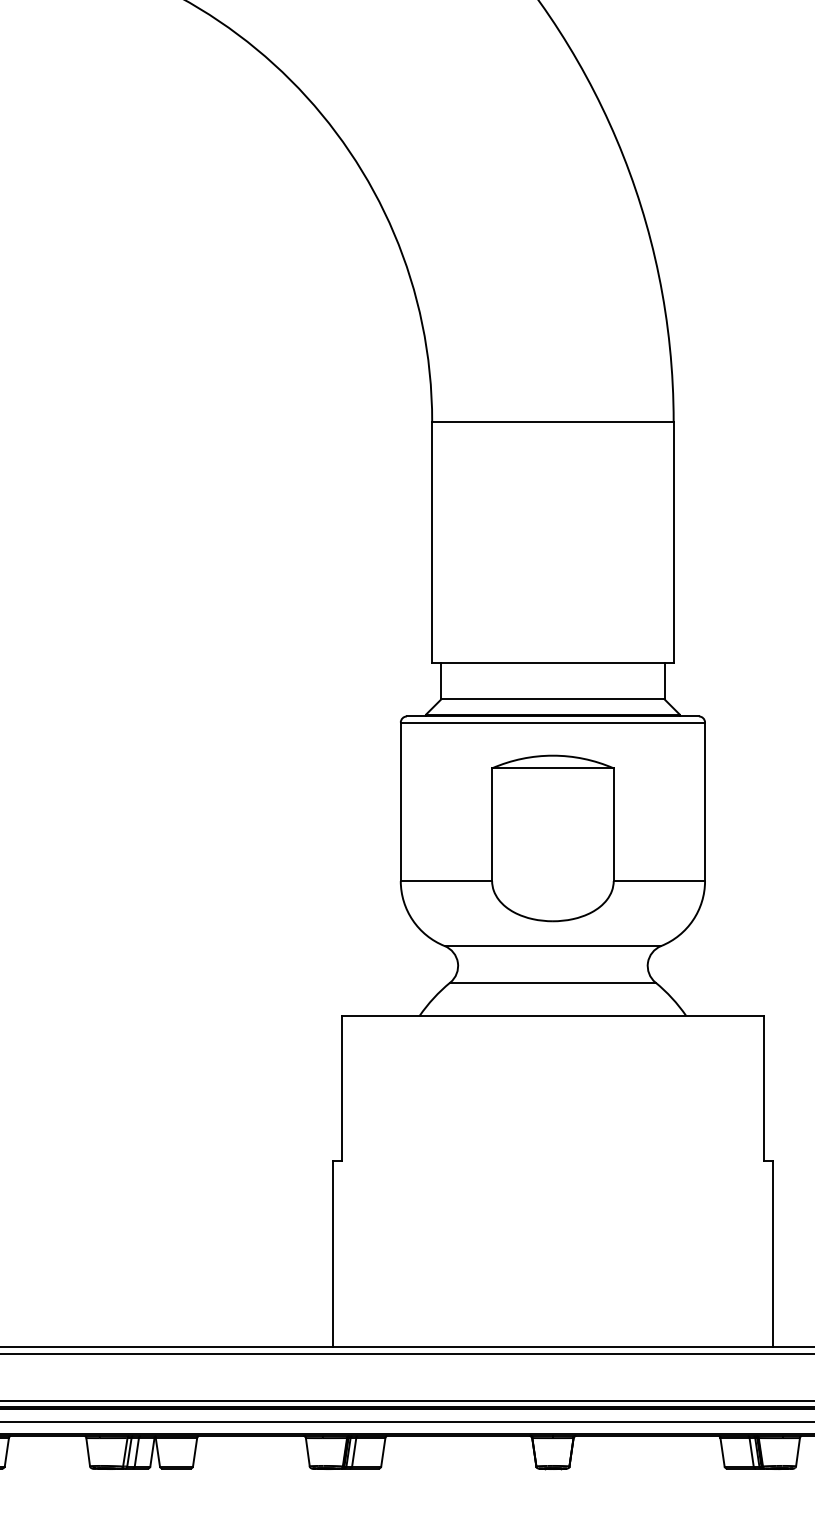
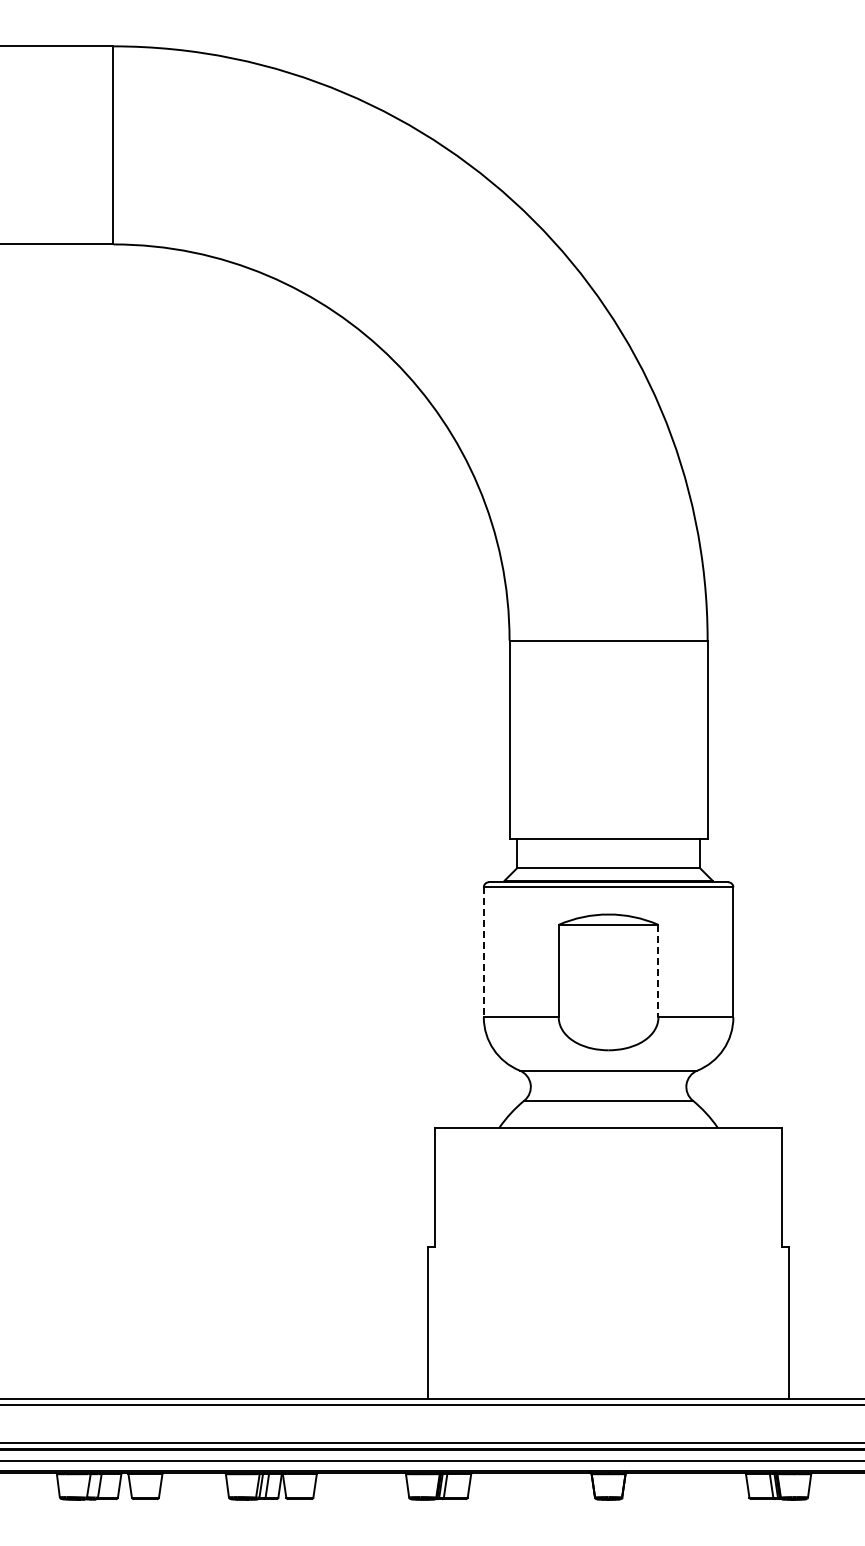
line: (400, 802) -> (483, 952), solid -> dashed
line: (613, 825) -> (658, 971), solid -> dashed

